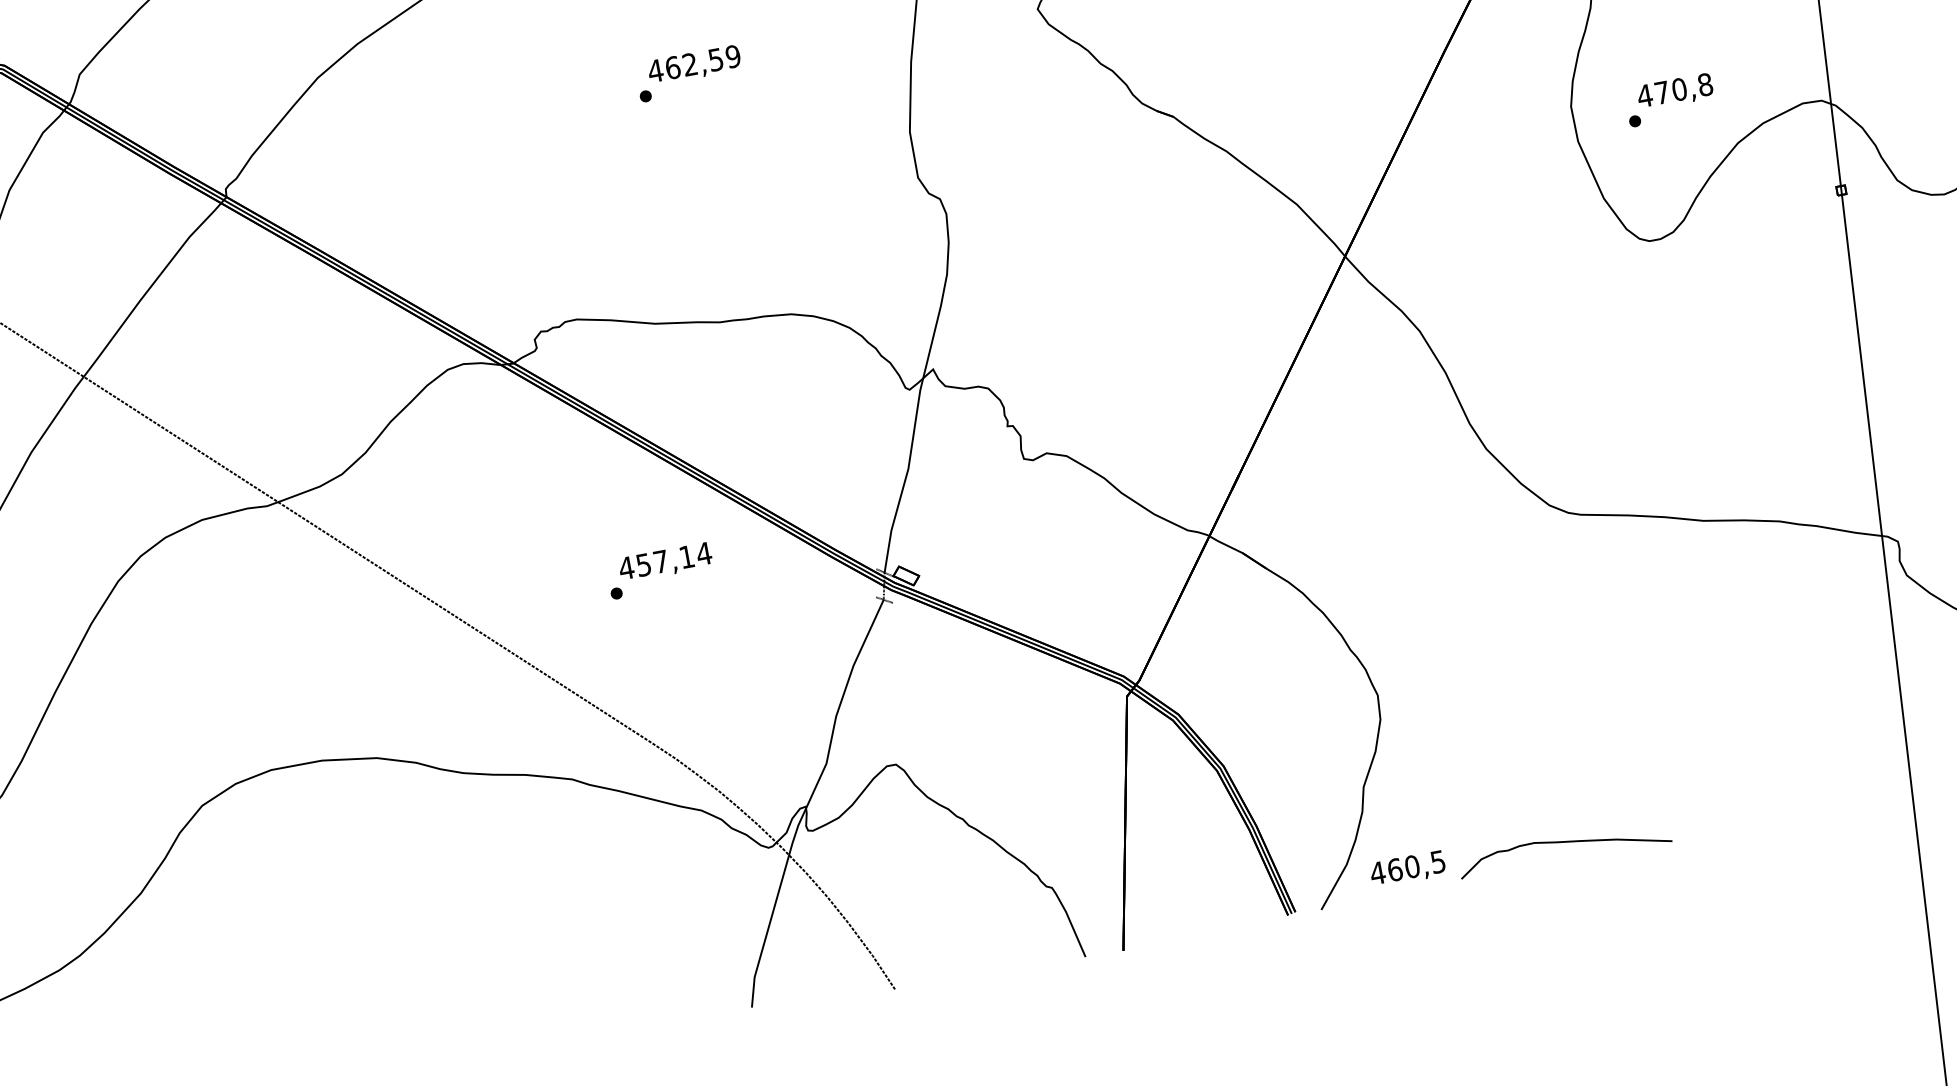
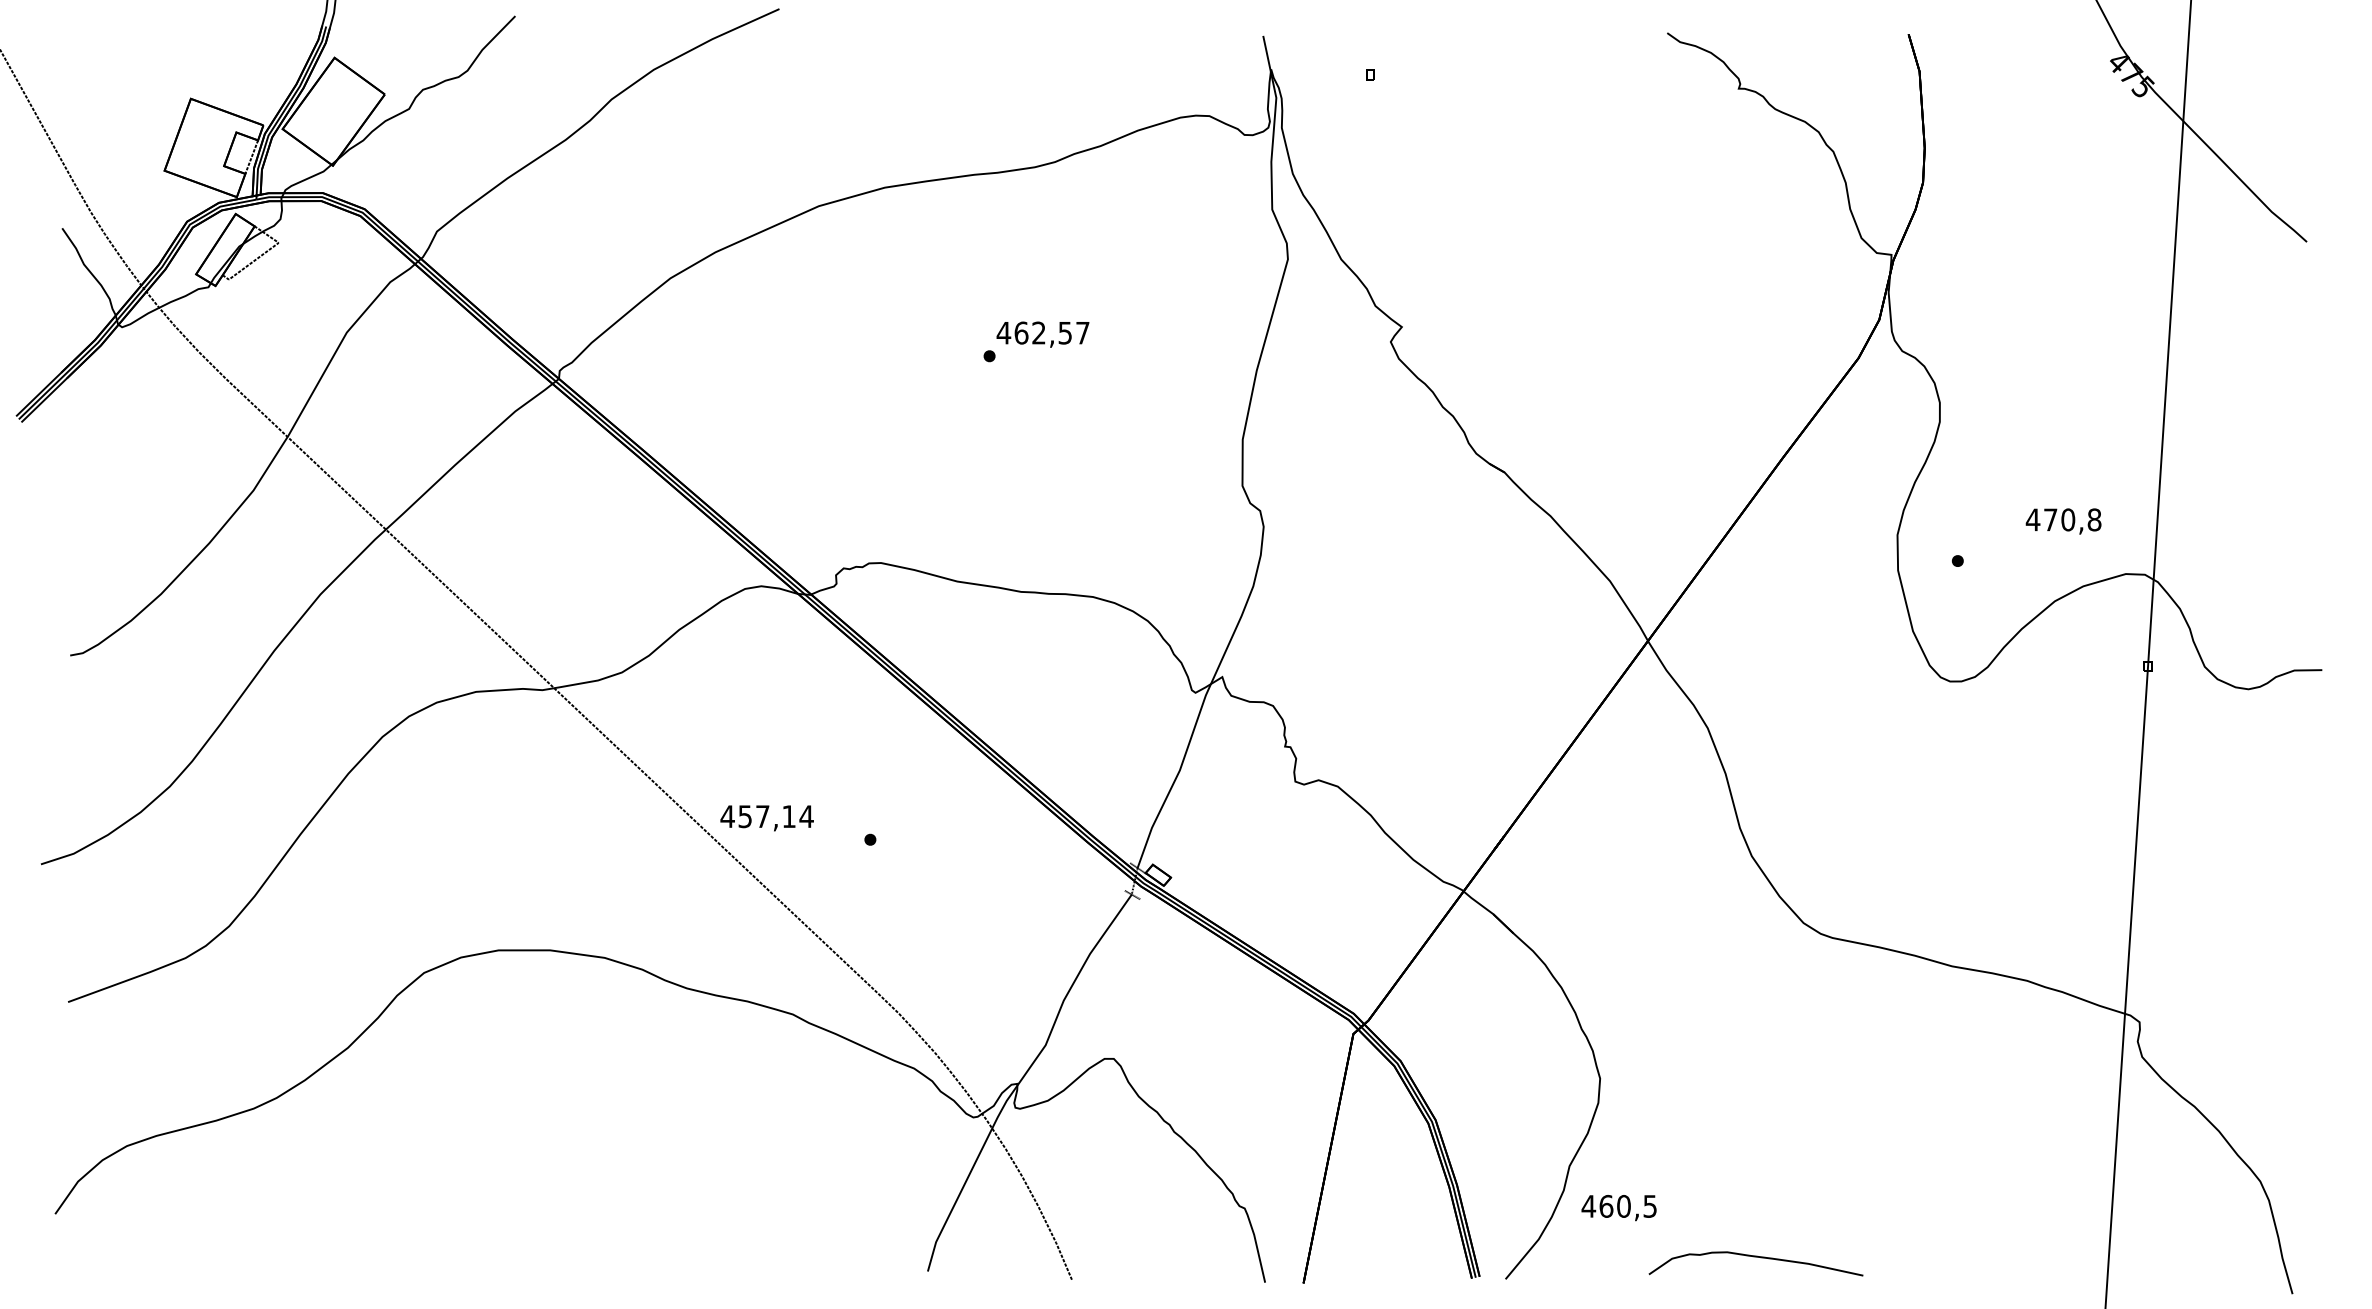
text: (732, 56) -> (1082, 332), 462,59 -> 462,57
text: (1675, 91) -> (2063, 521), moved
text: (665, 562) -> (766, 818), moved
text: (1407, 869) -> (1618, 1208), moved

